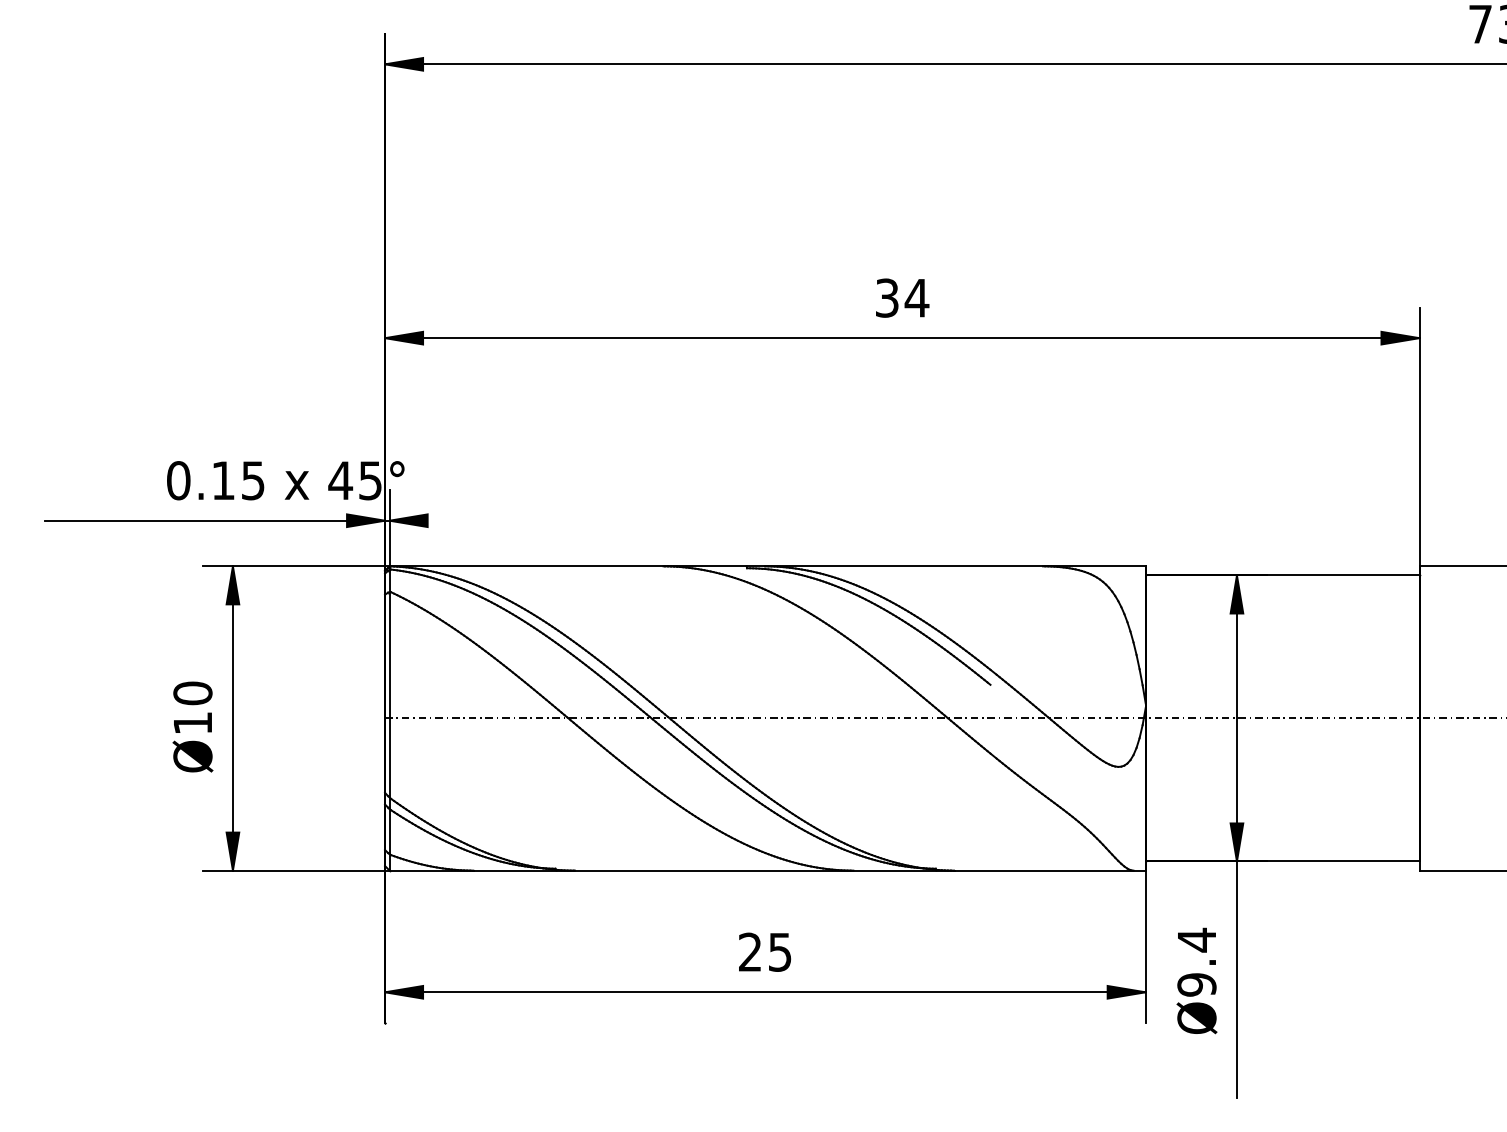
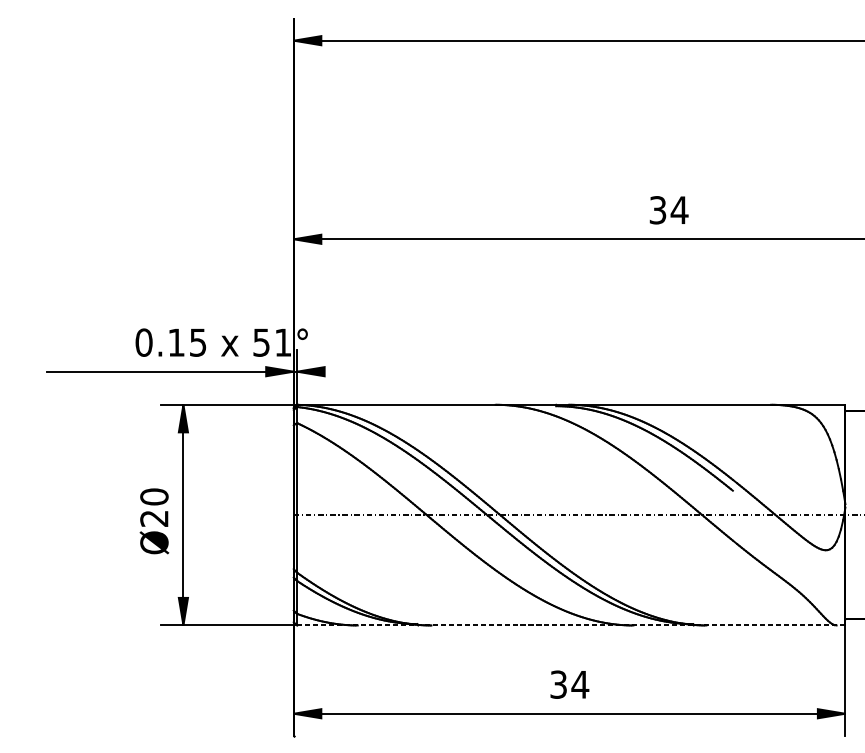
text: (354, 480) -> (271, 342), 45° -> 51°
text: (192, 723) -> (154, 518), Ø10 -> Ø20
line: (768, 870) -> (571, 625), solid -> dashed
text: (765, 951) -> (569, 684), 25 -> 34

